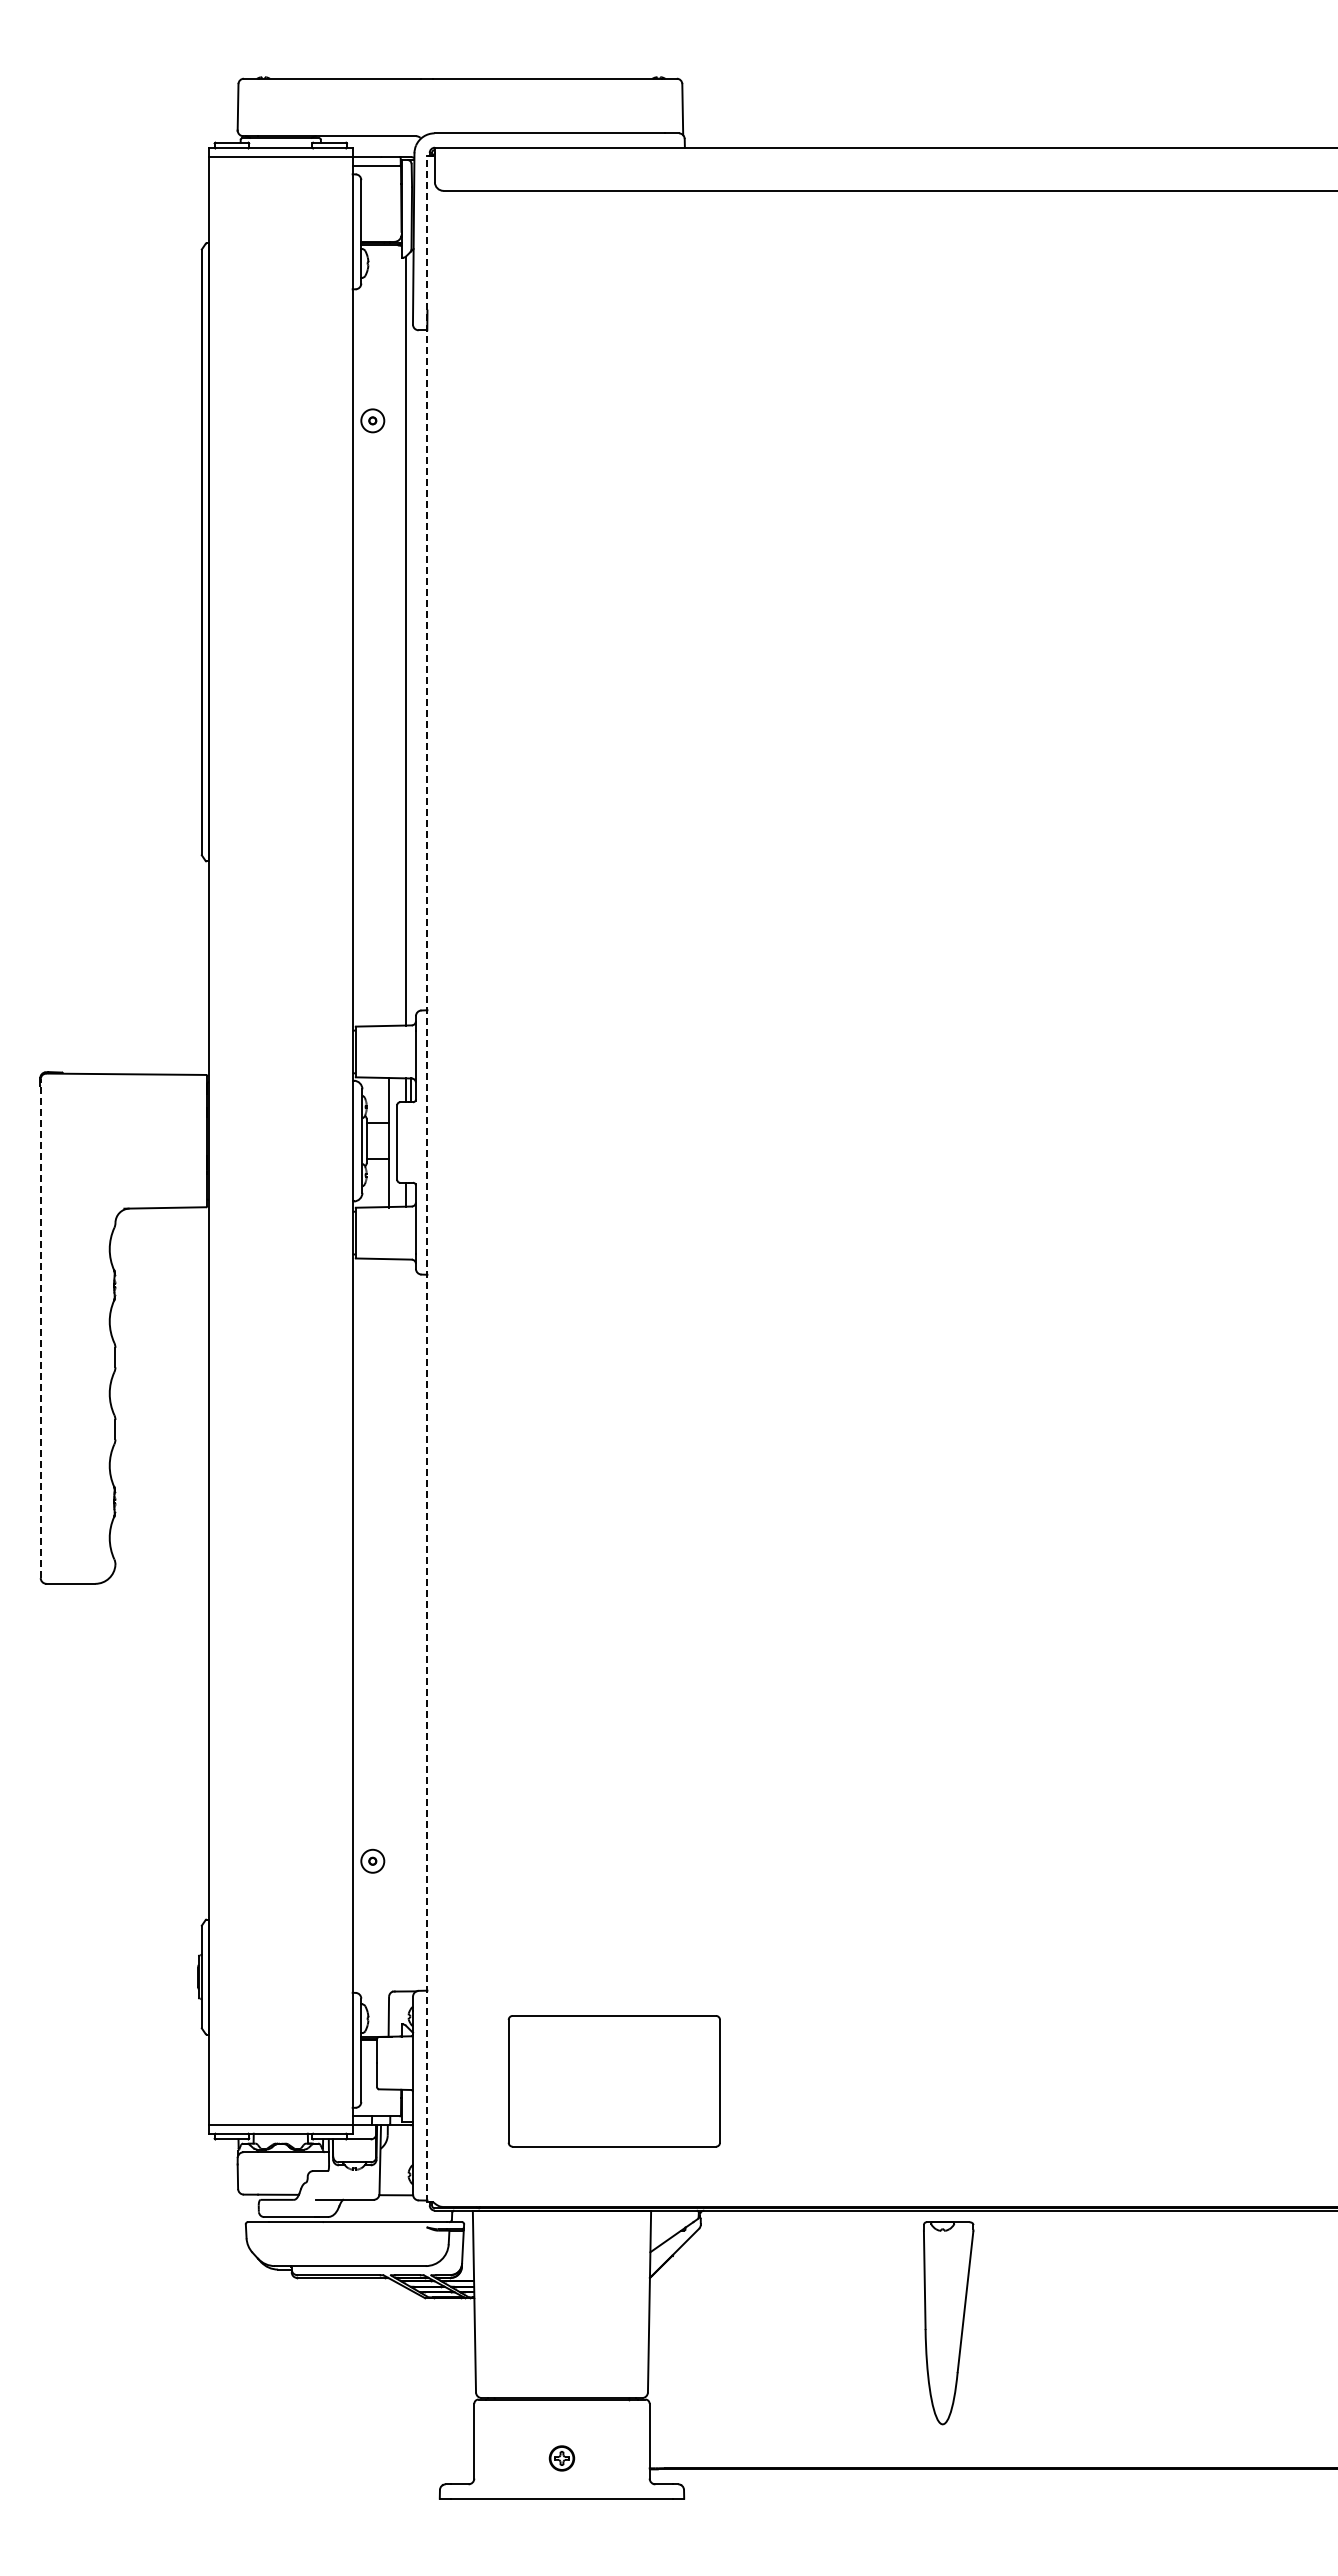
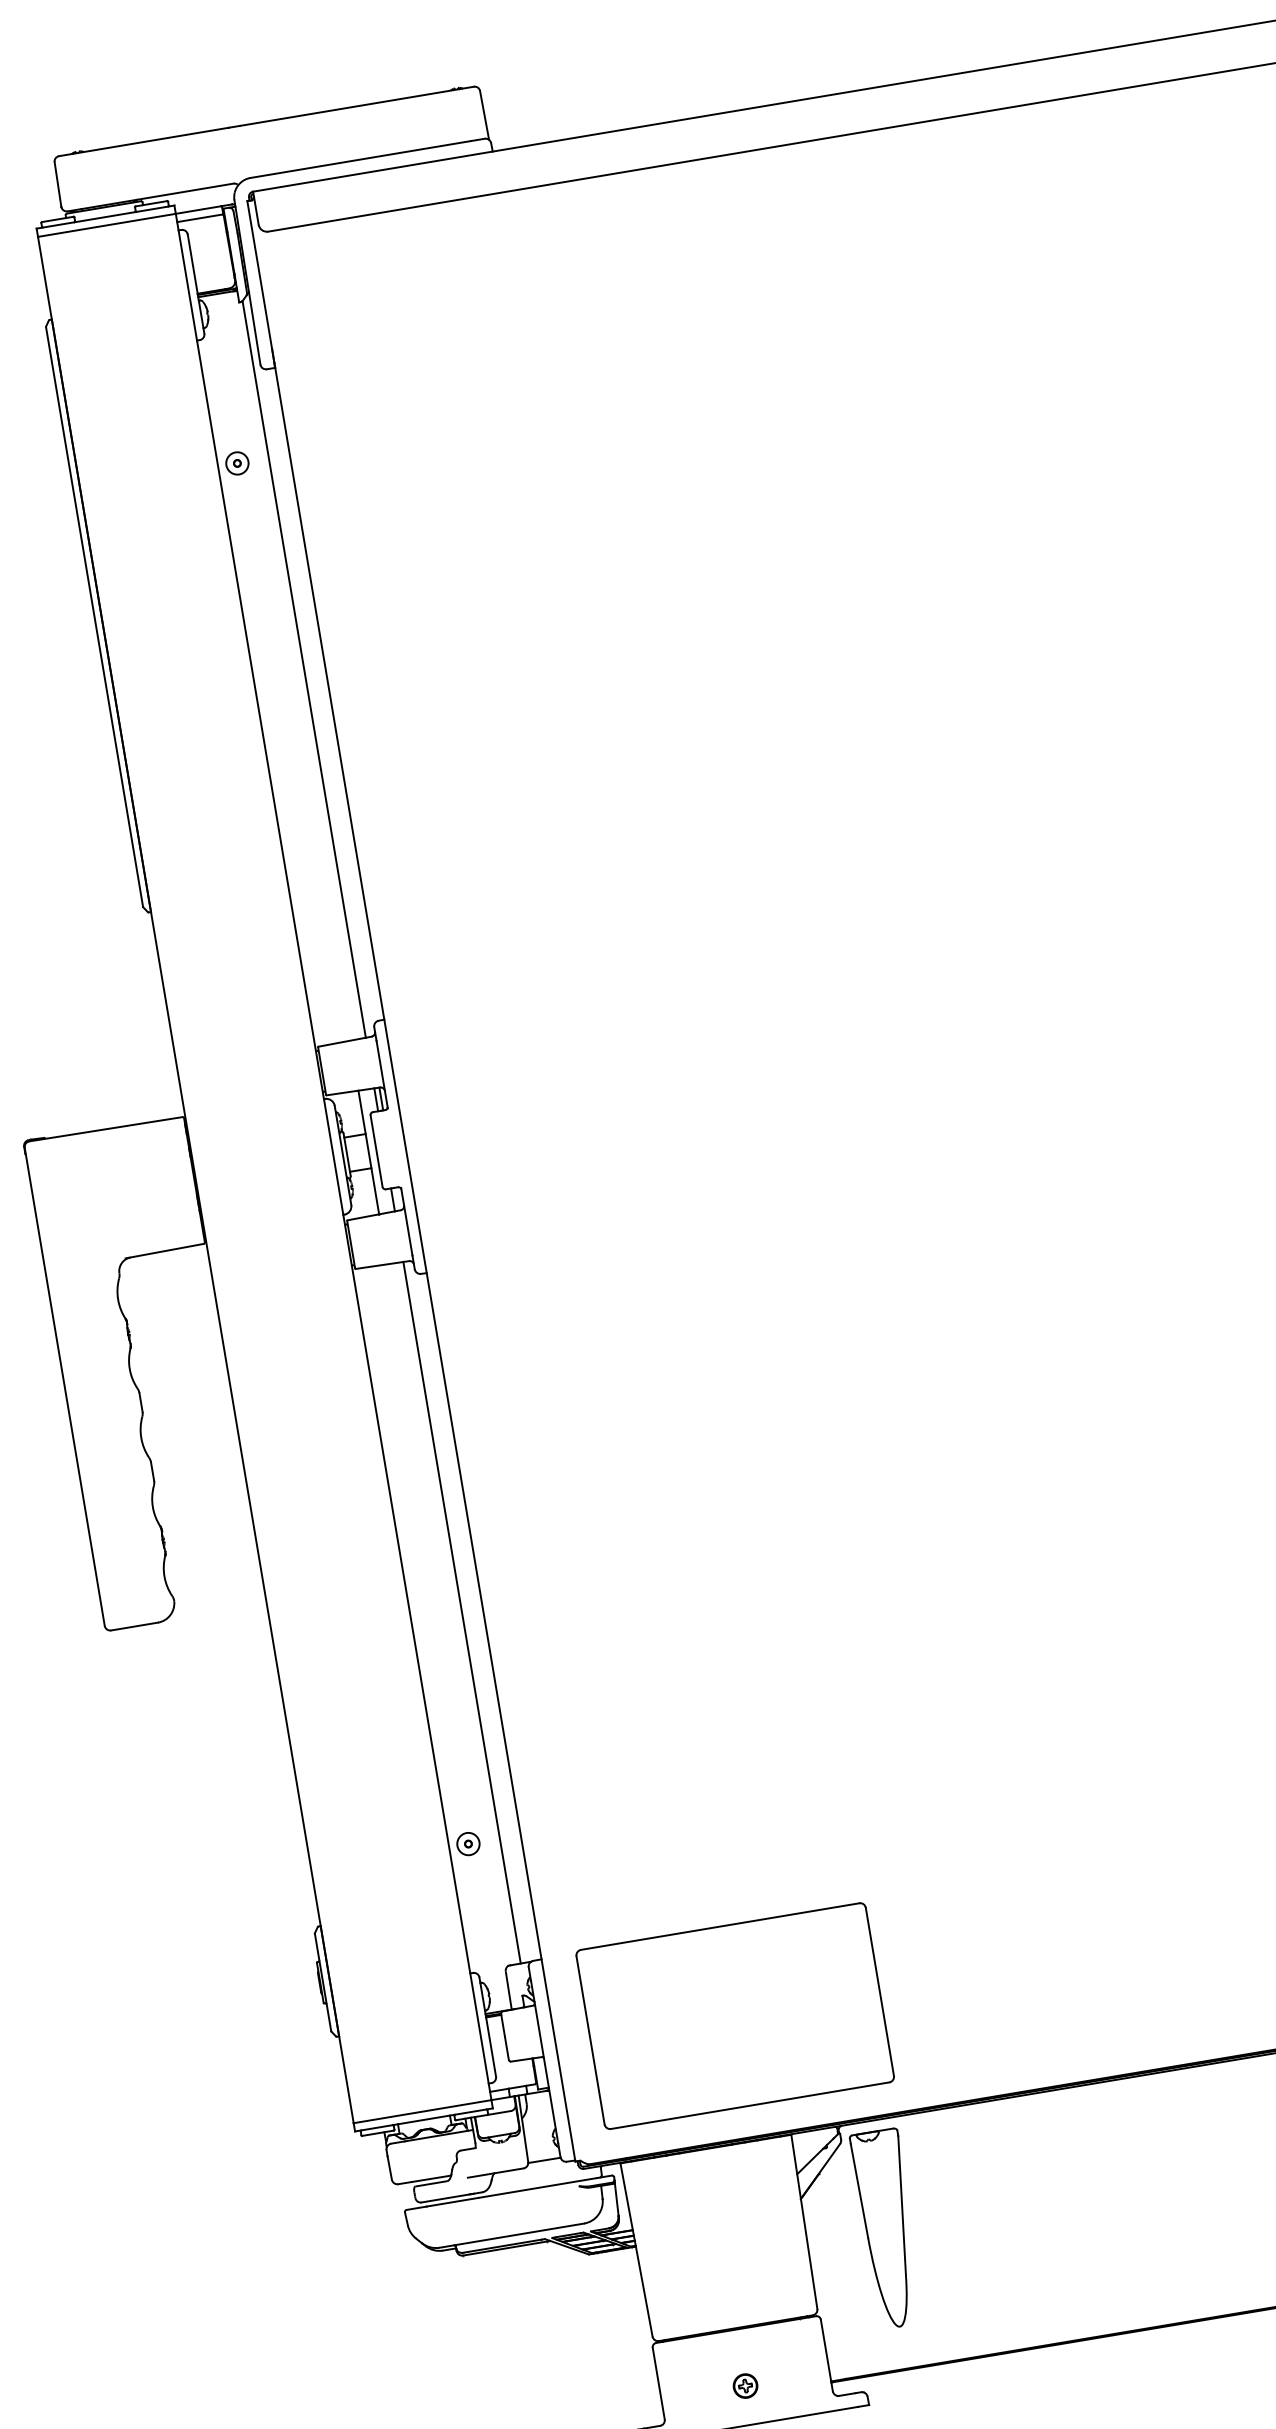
line: (427, 1179) -> (411, 1181), dashed -> solid
line: (40, 1328) -> (64, 1386), dashed -> solid
line: (405, 1625) -> (461, 1612), added
part: (614, 2081) -> (735, 2016), size x1.43
part: (948, 2323) -> (889, 2229), moved

